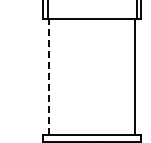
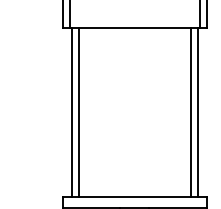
line: (53, 76) -> (78, 111), added
line: (130, 76) -> (190, 111), added
line: (48, 77) -> (71, 113), dashed -> solid

